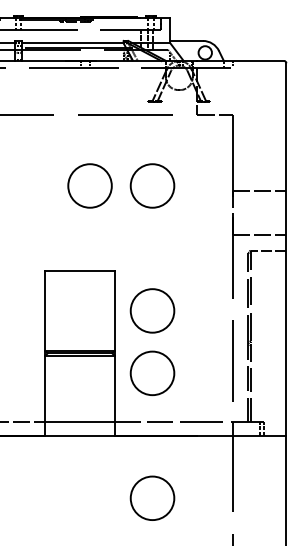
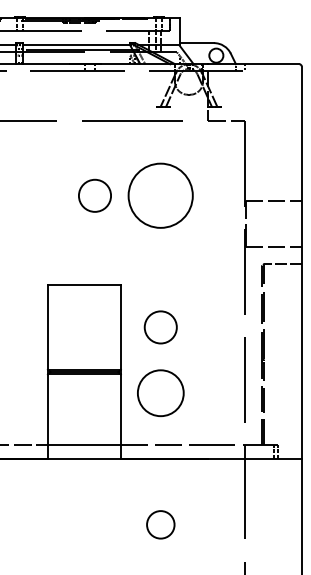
circle: (89, 185) -> (94, 195), size x0.7
circle: (152, 185) -> (160, 195), size x1.4
circle: (152, 310) -> (160, 327), size x0.7
circle: (152, 498) -> (160, 524), size x0.6

